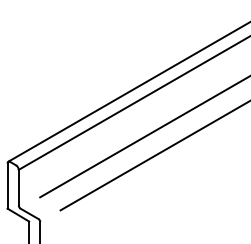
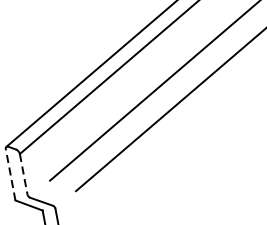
line: (7, 186) -> (10, 175), solid -> dashed
line: (18, 187) -> (23, 174), solid -> dashed

